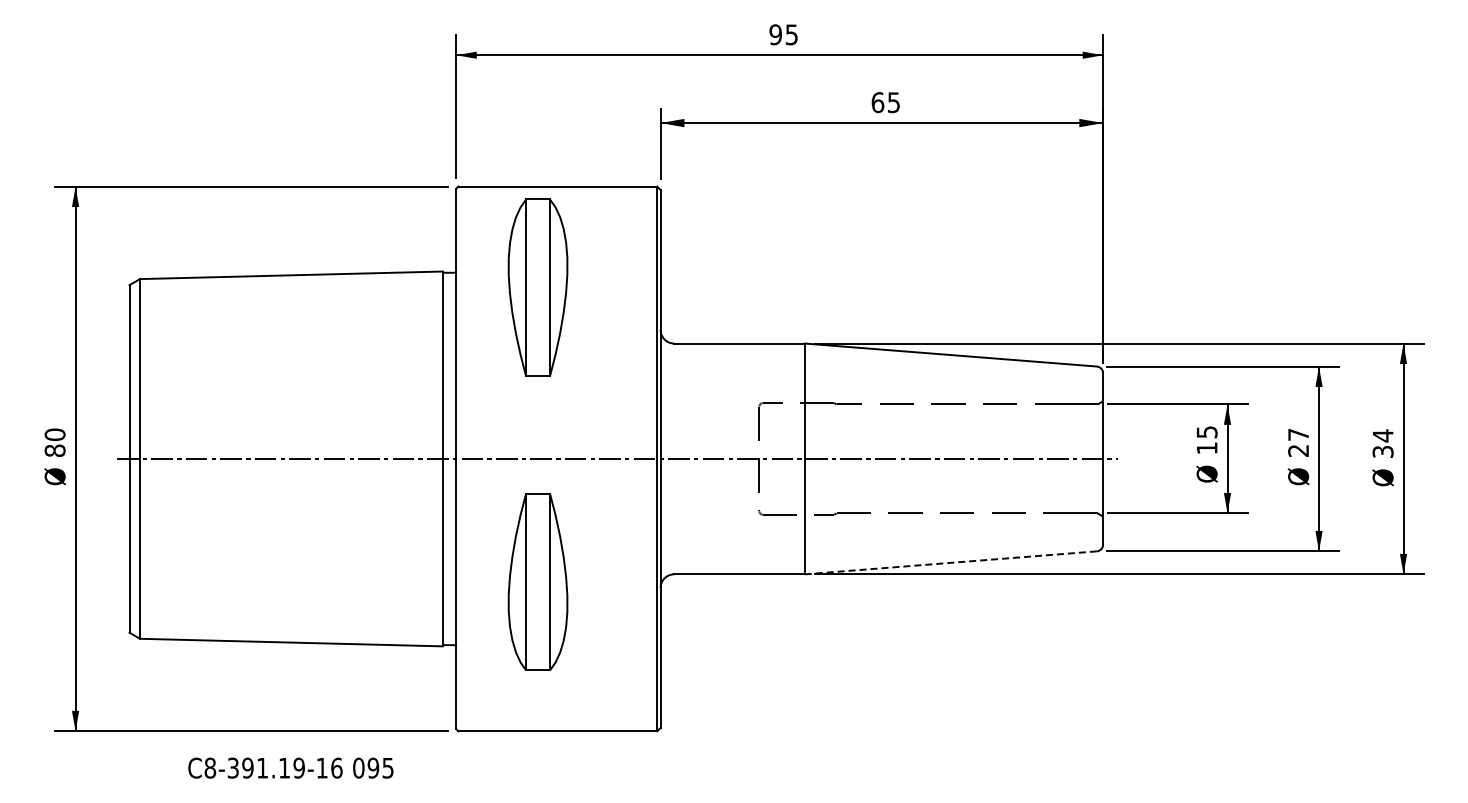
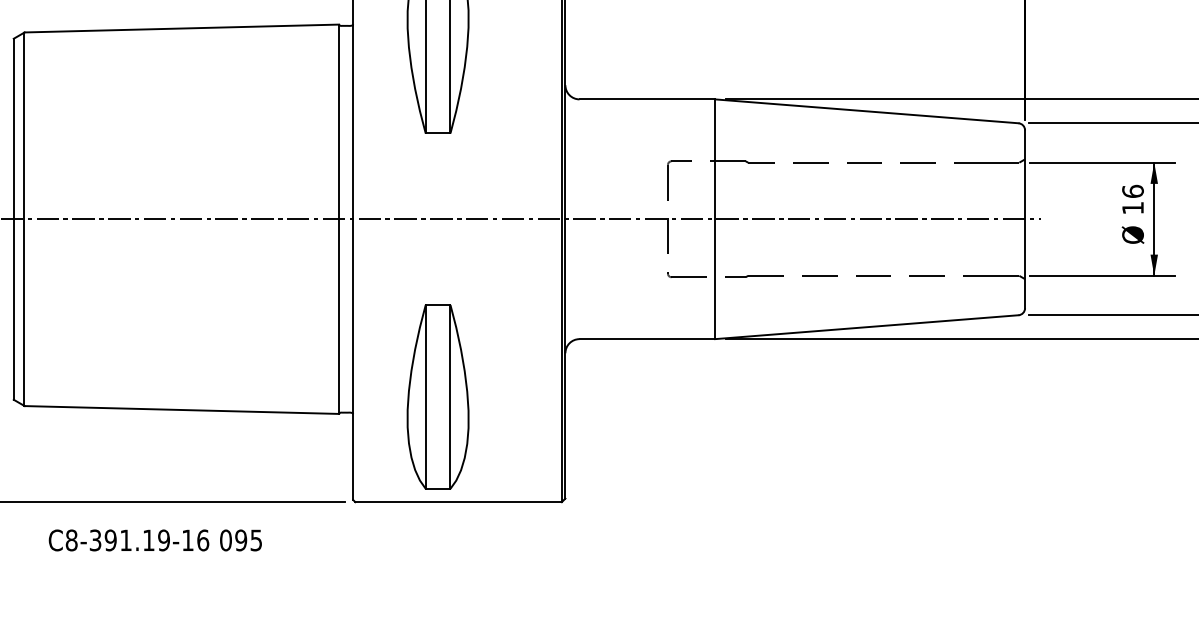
text: (1206, 431) -> (1132, 190), 15 -> 16
line: (950, 562) -> (866, 326), dashed -> solid
part: (537, 581) -> (437, 396), moved
text: (290, 767) -> (154, 539), moved

